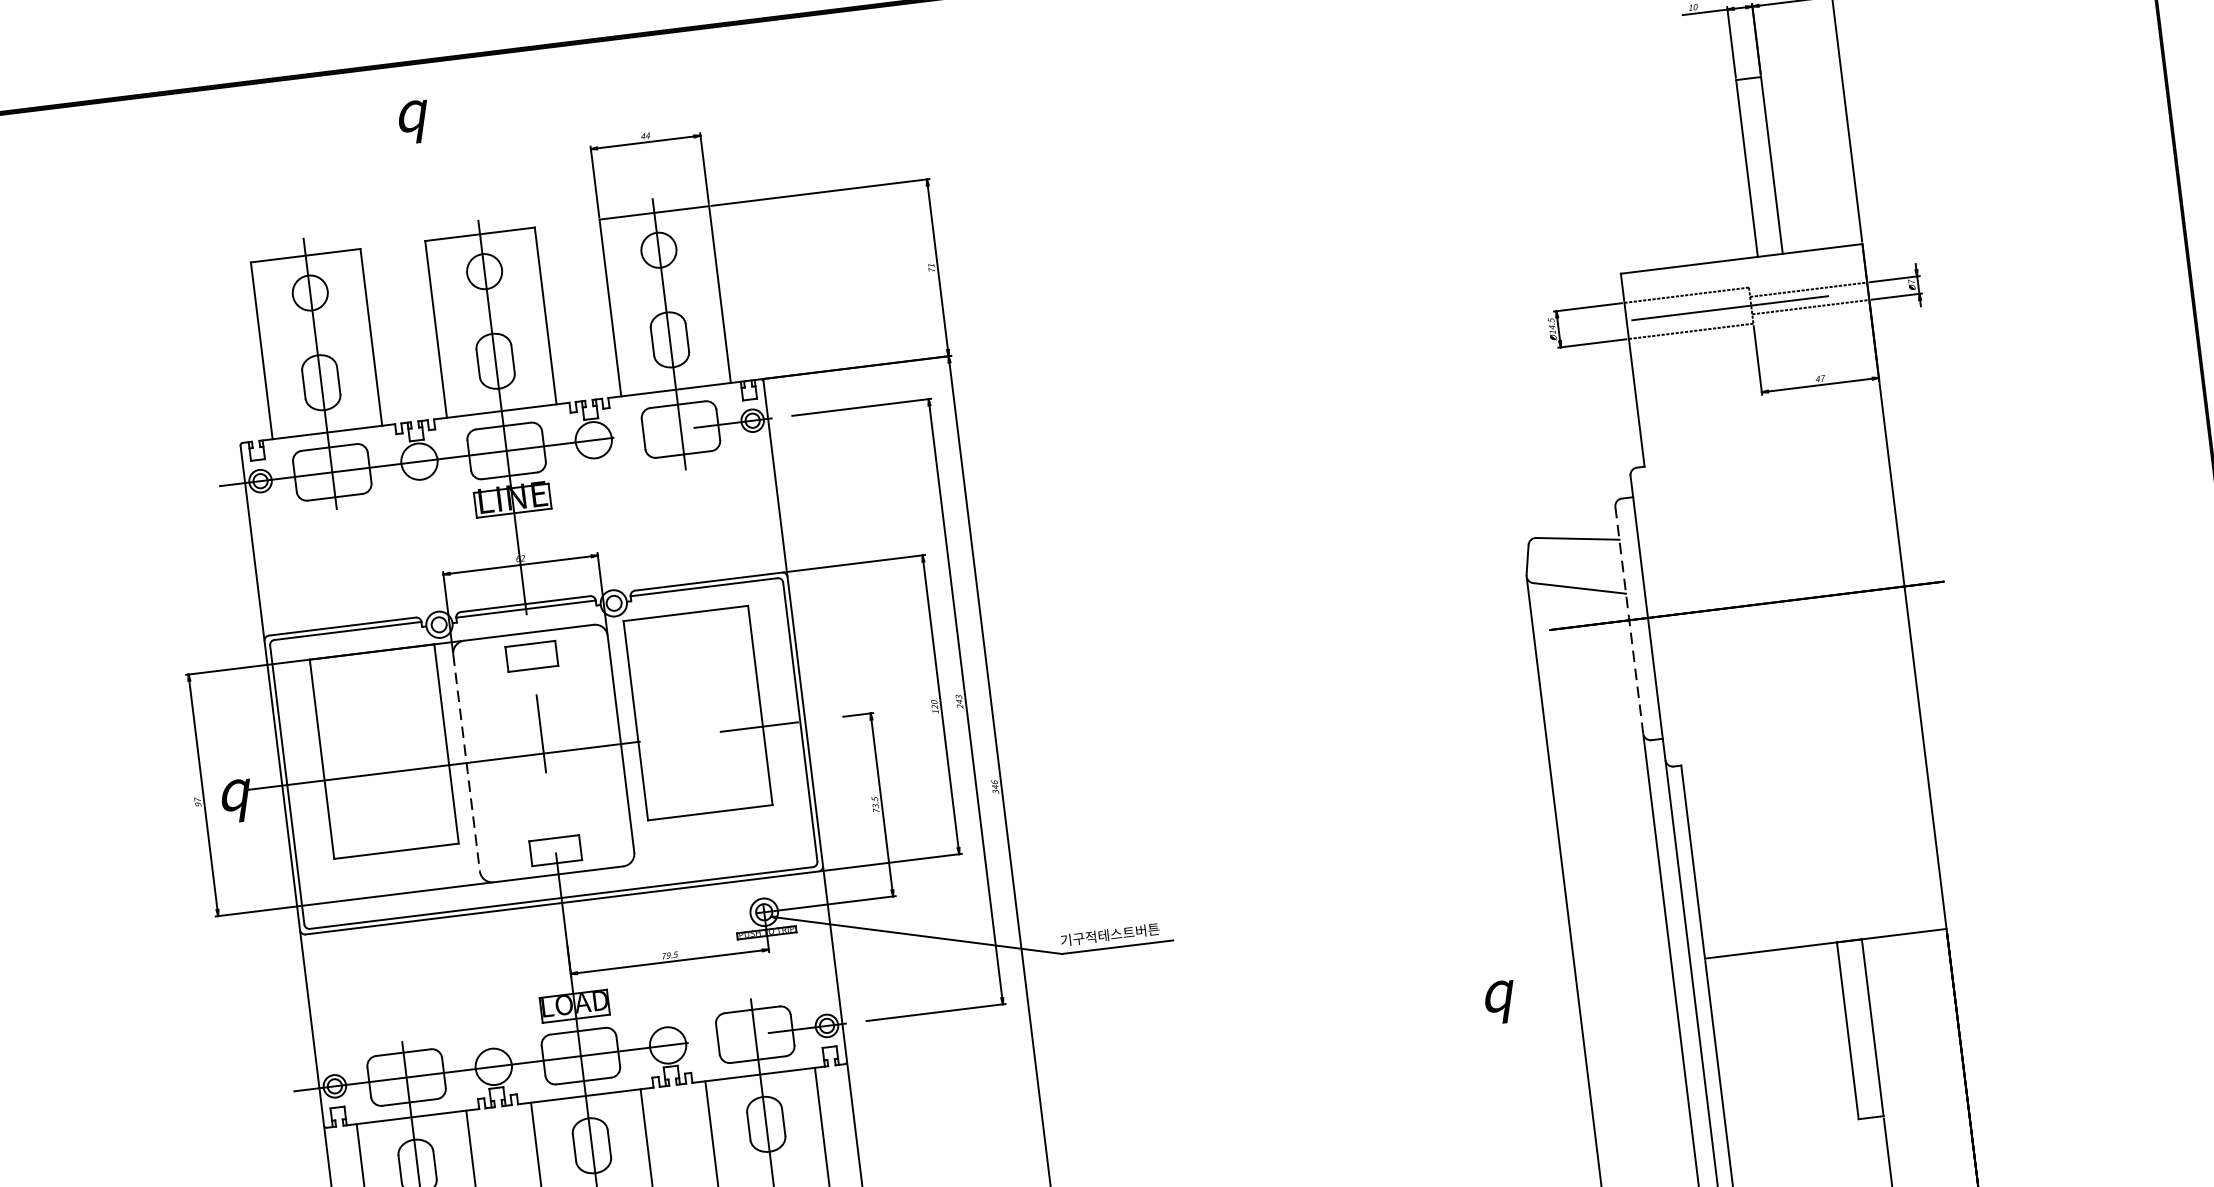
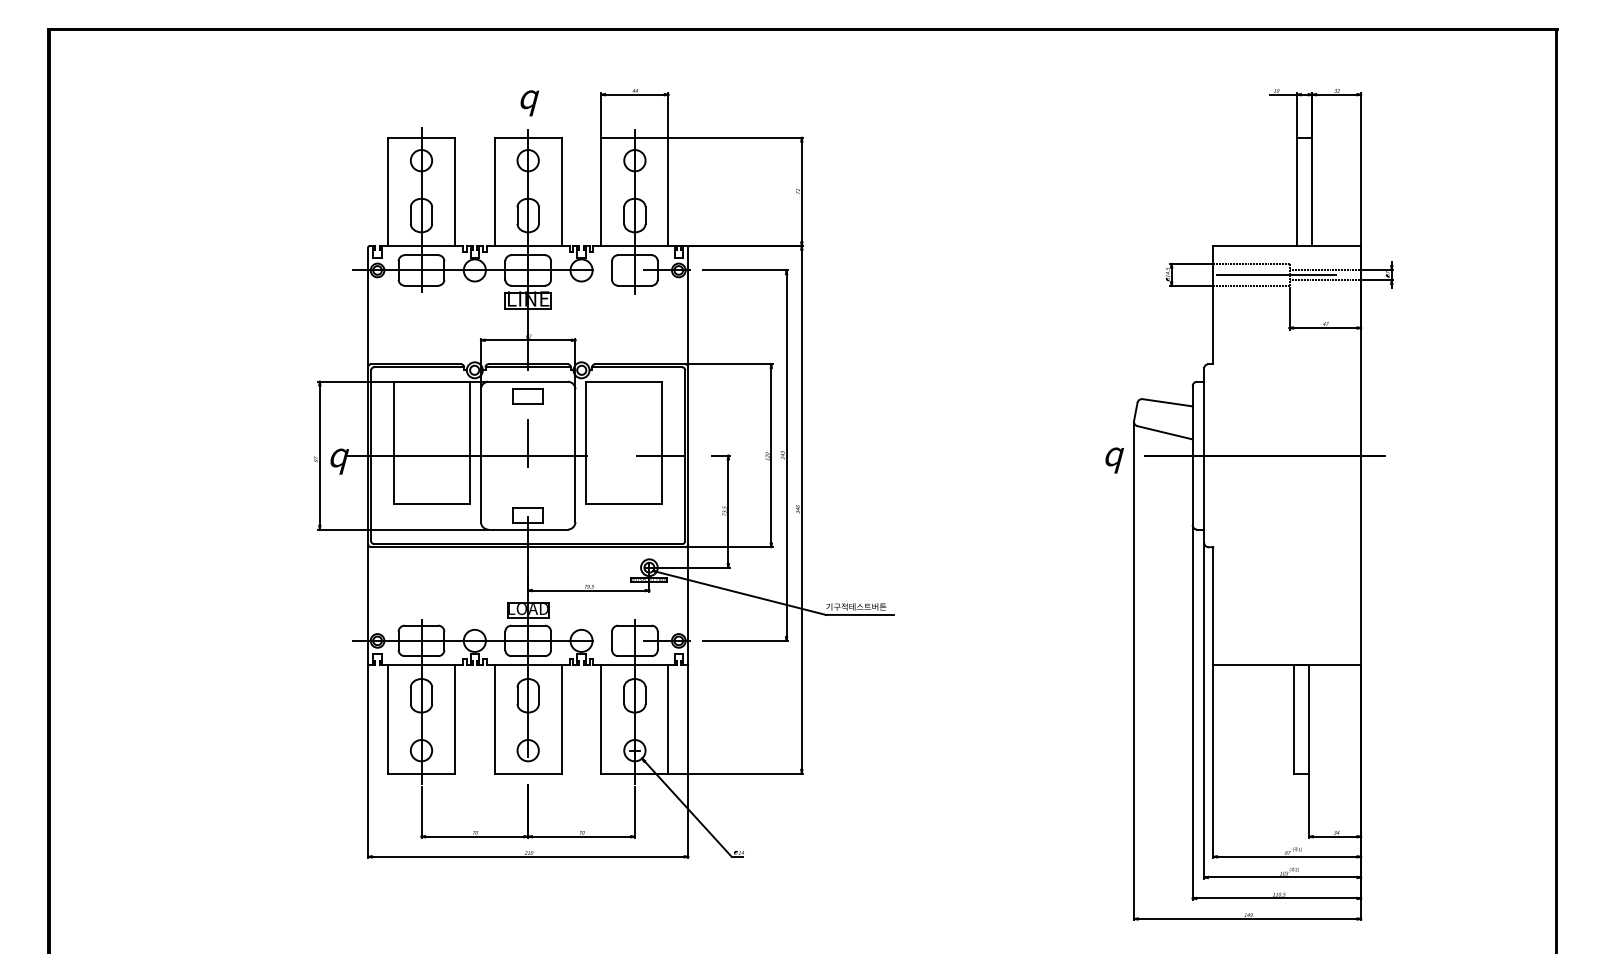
text: (413, 122) -> (529, 103), moved
line: (1629, 621) -> (1192, 456), dashed -> solid
line: (466, 764) -> (480, 456), dashed -> solid
text: (1500, 1002) -> (1114, 460), moved

